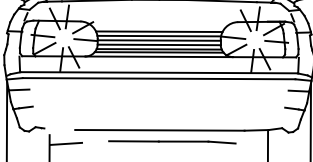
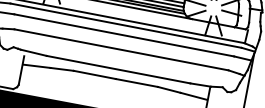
line: (158, 89) -> (123, 34), added
line: (158, 106) -> (121, 49), added
line: (59, 128) -> (33, 52), added
line: (95, 141) -> (62, 68), added
line: (251, 144) -> (194, 96), added

